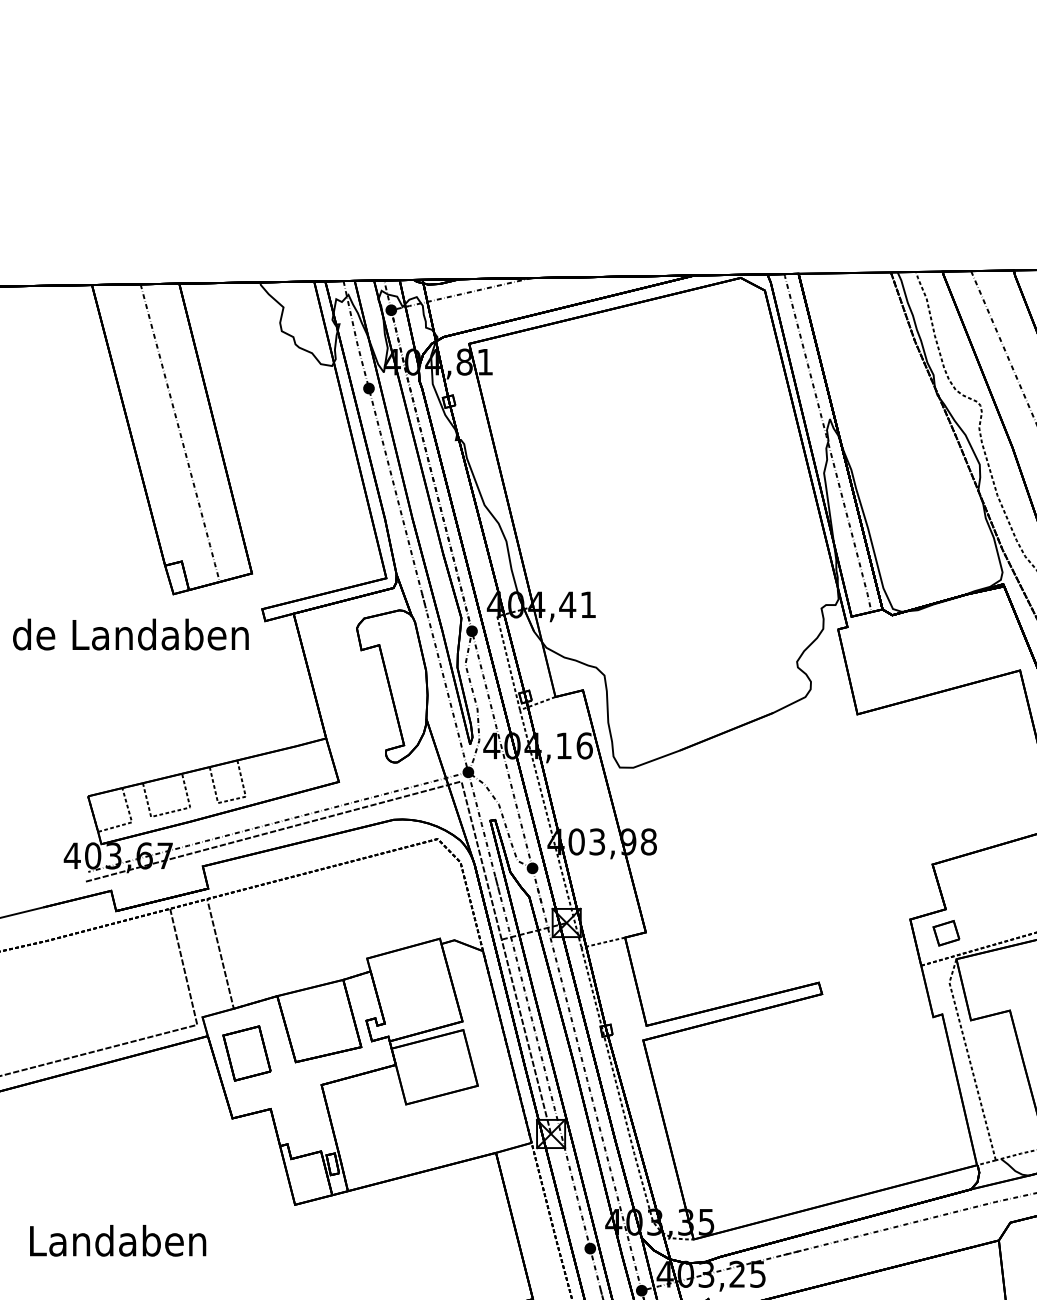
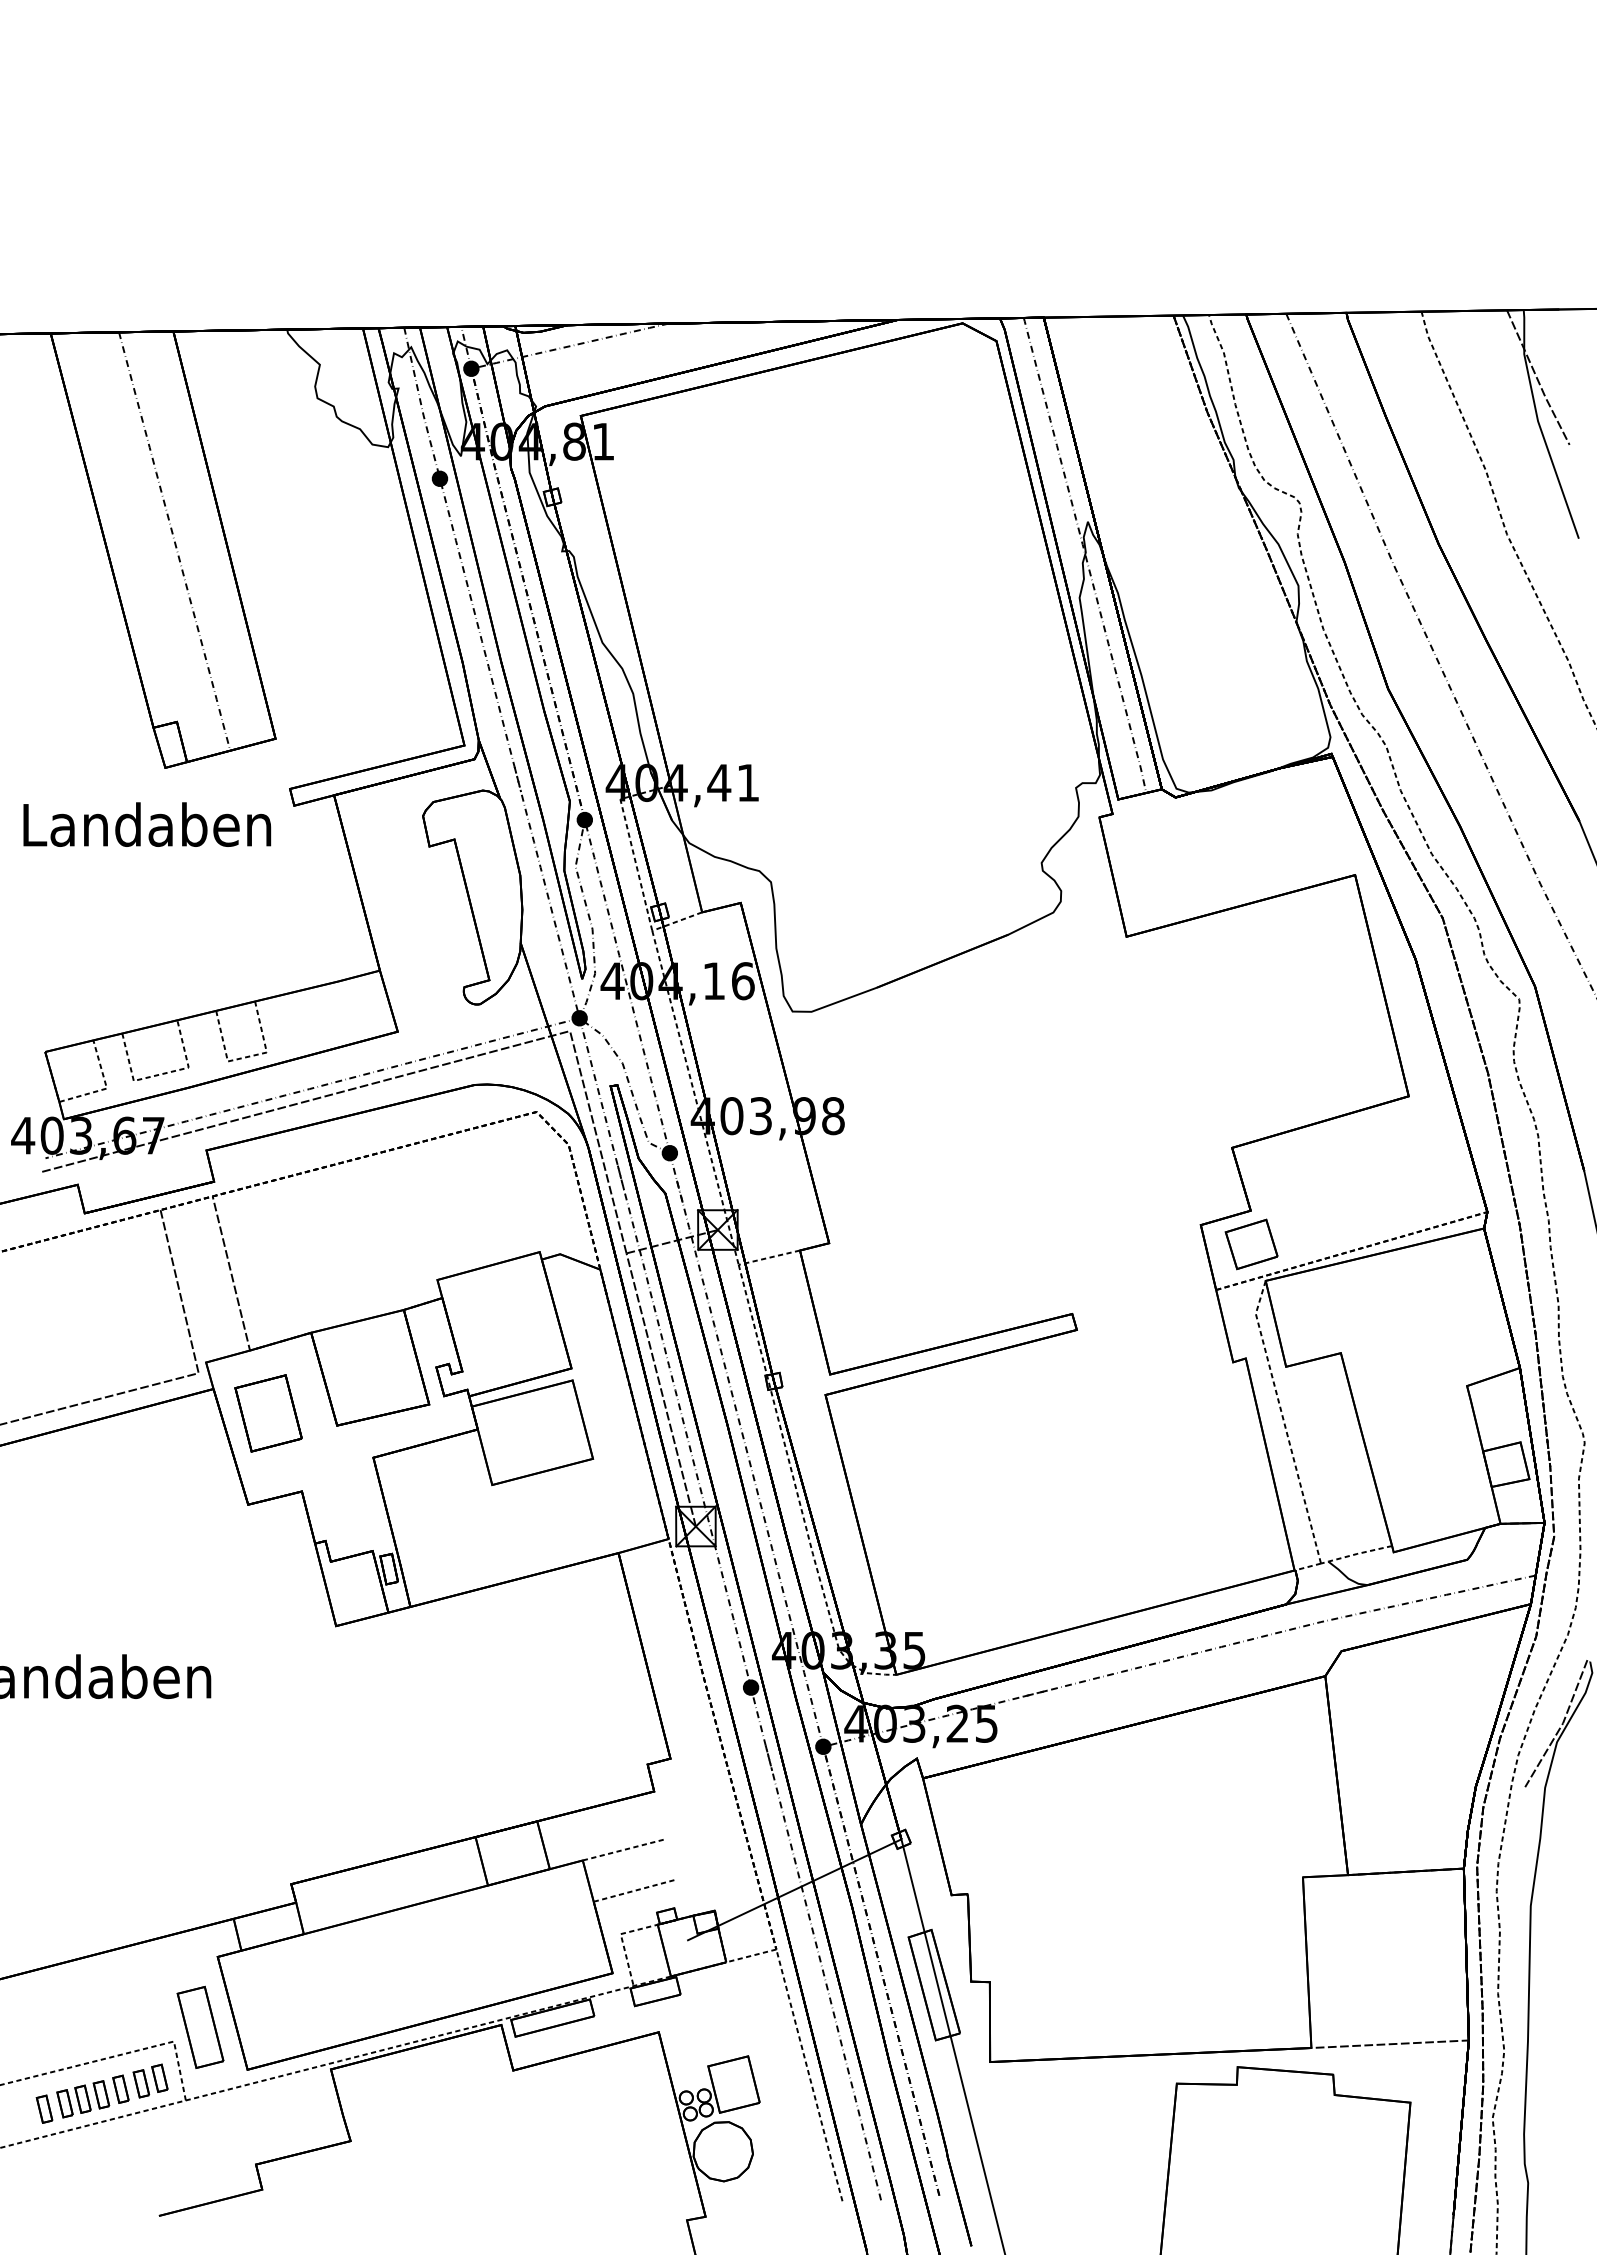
part: (946, 933) -> (1251, 1244), size x1.43

